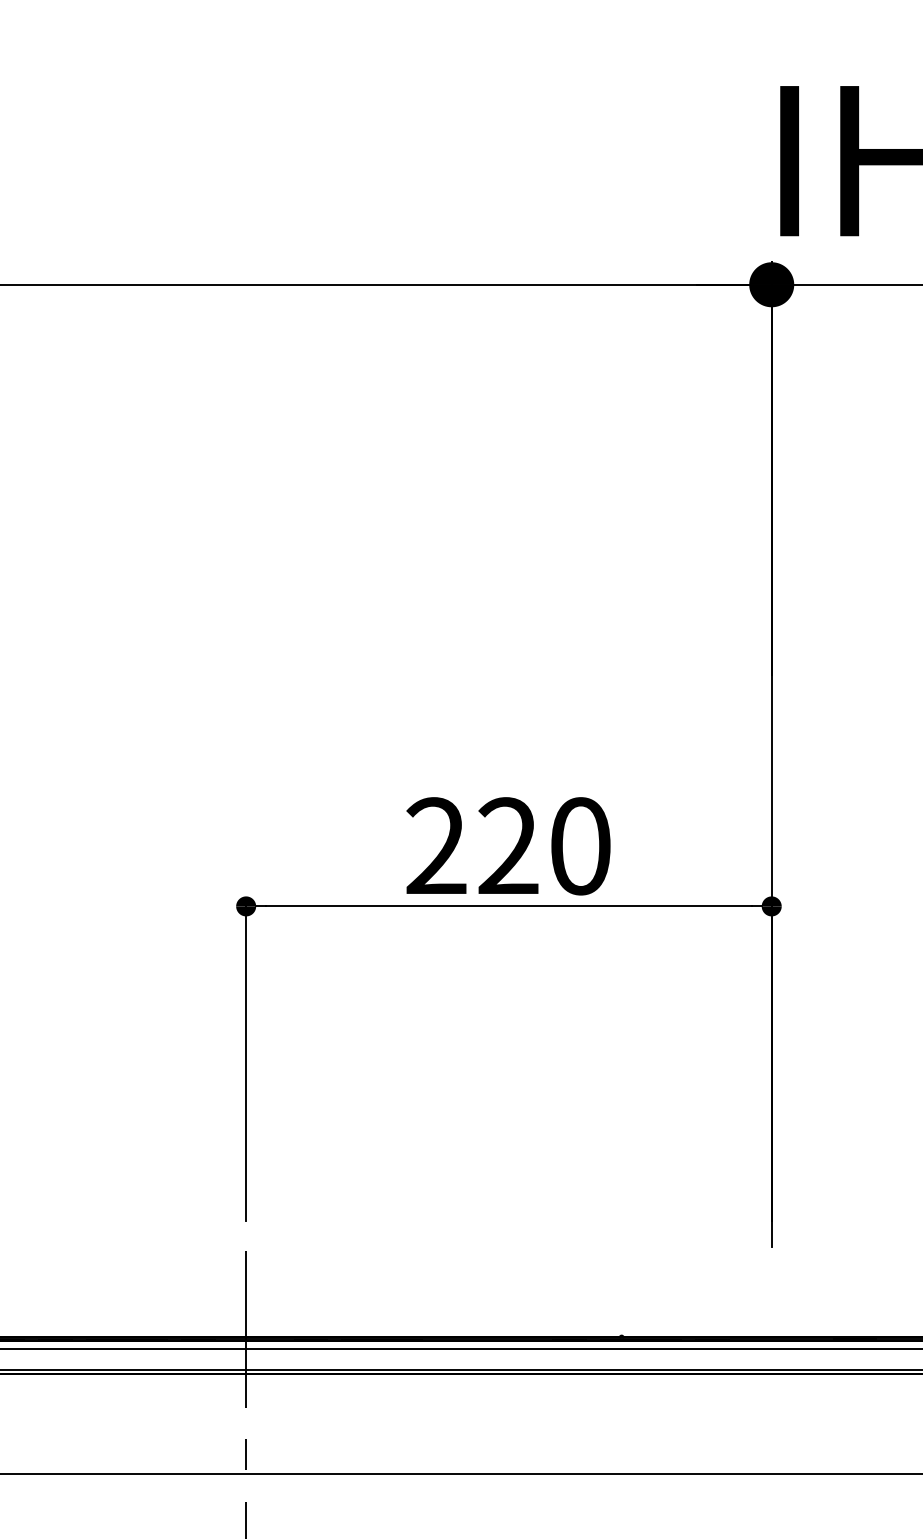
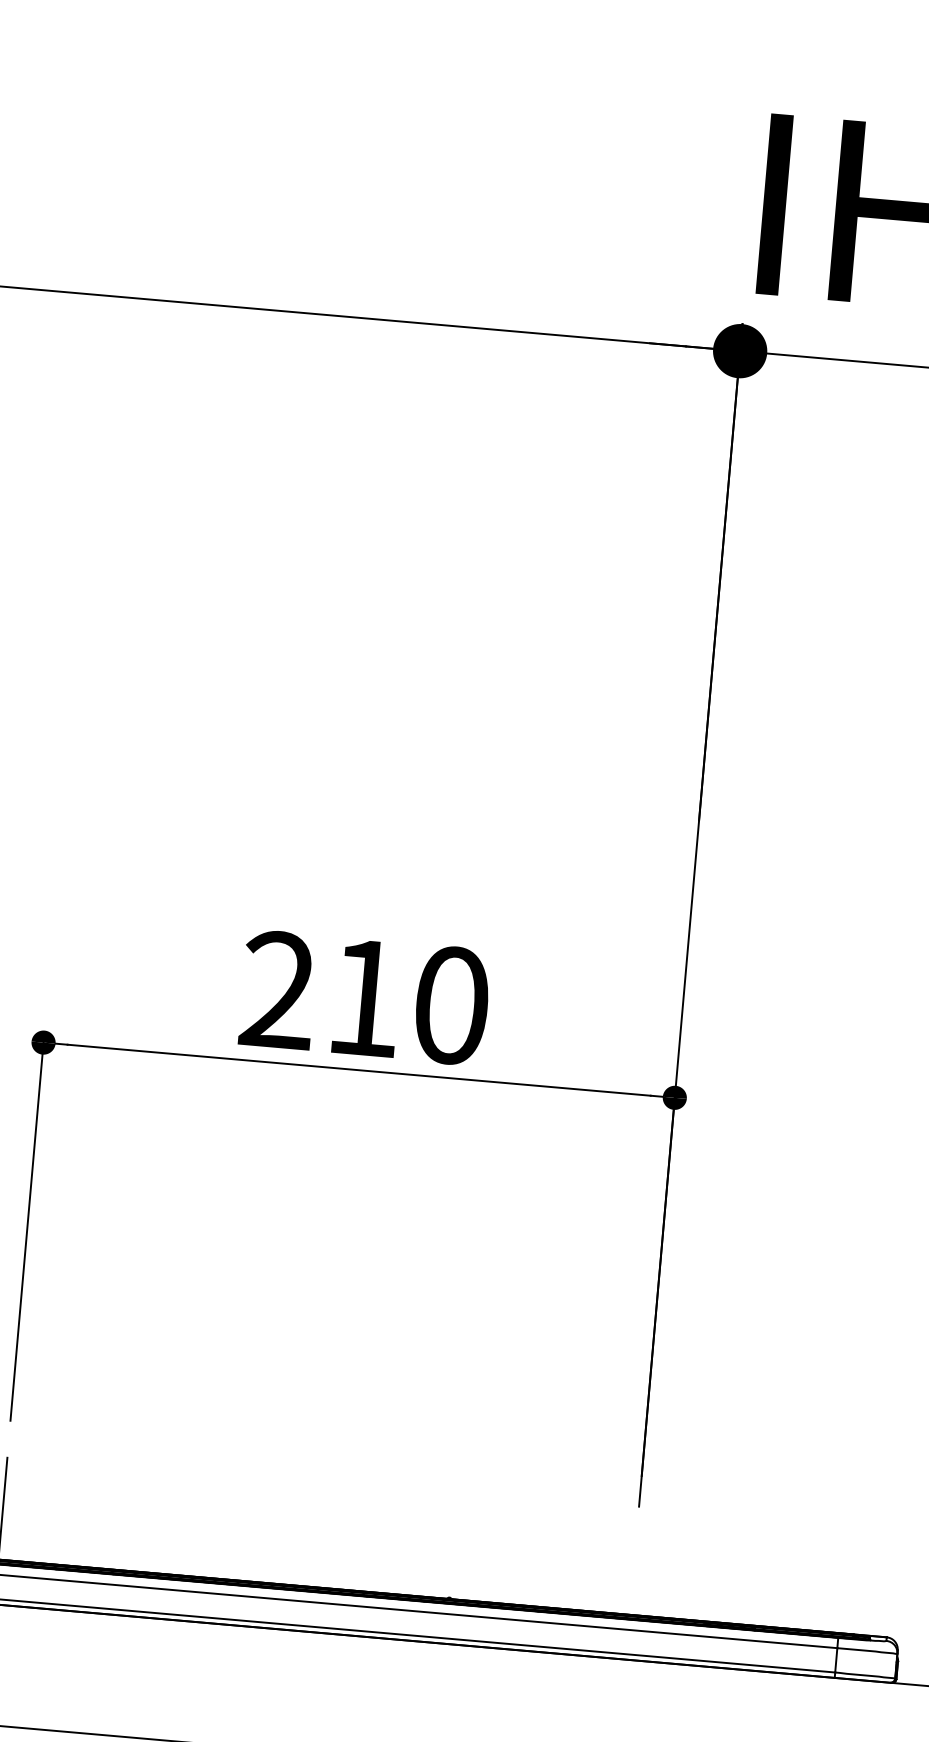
text: (508, 845) -> (365, 997), 220 -> 210

